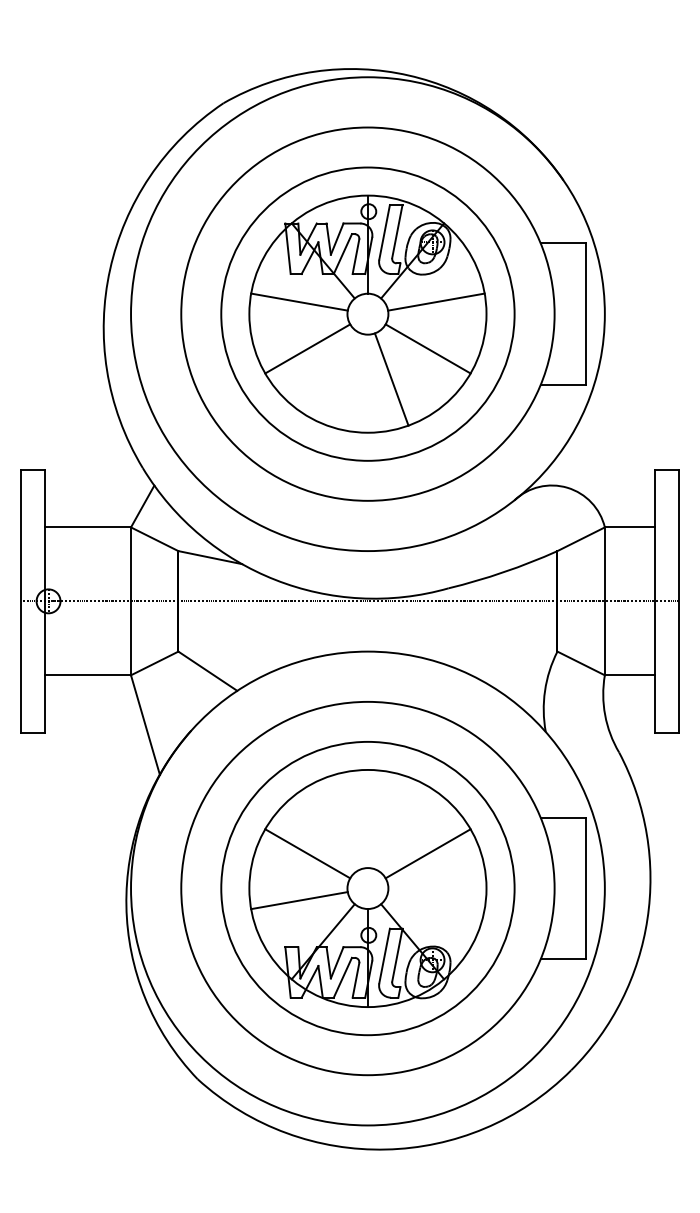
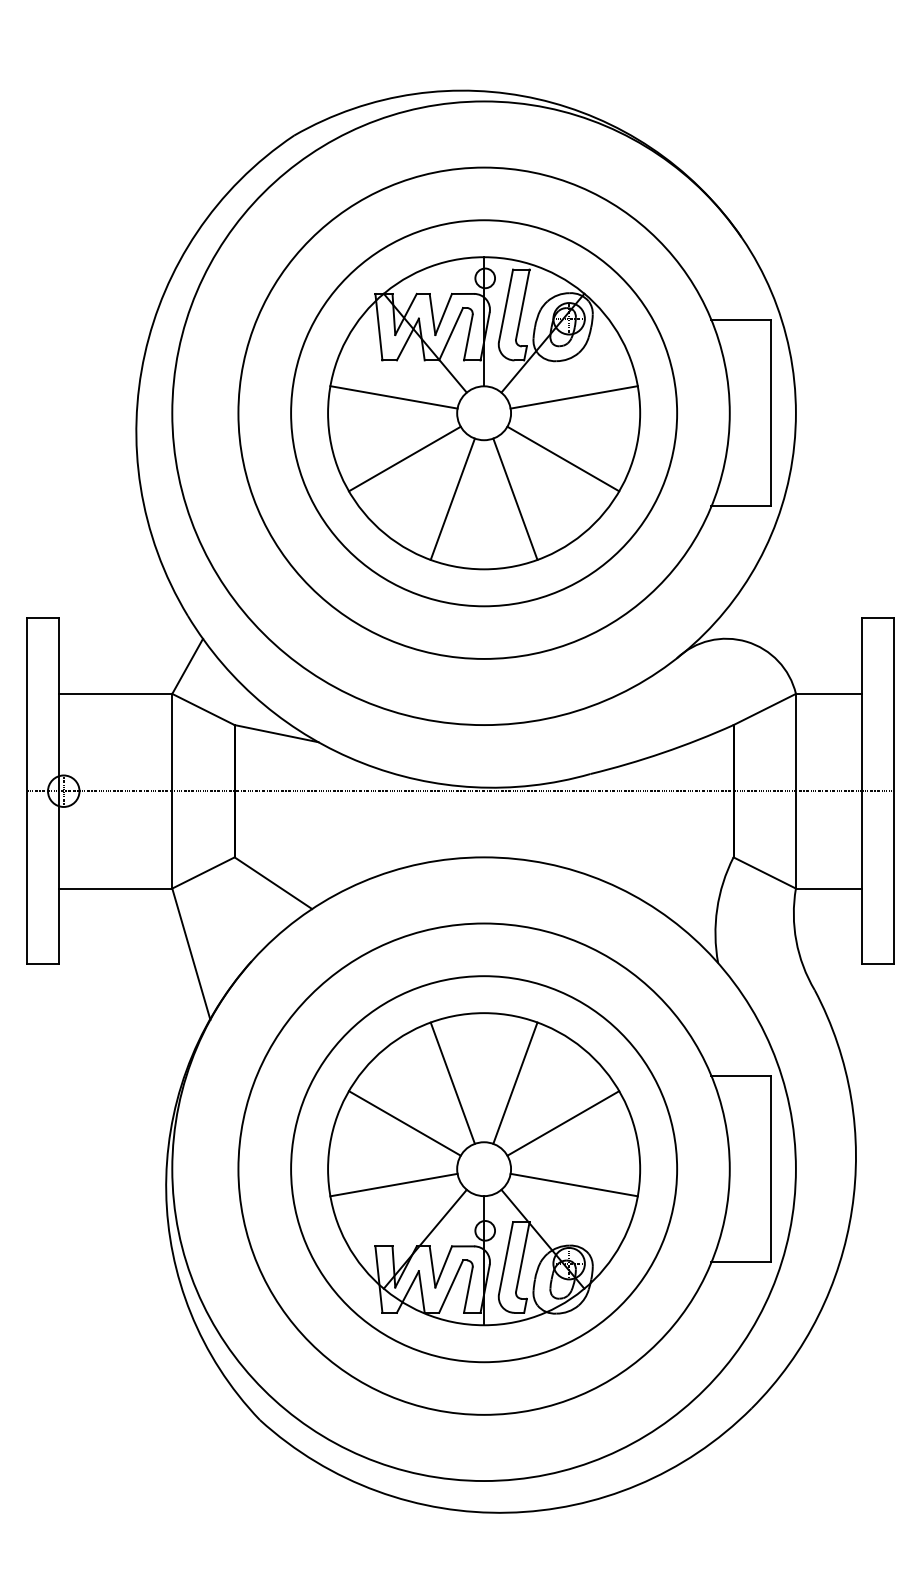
line: (343, 378) -> (452, 498), added
line: (343, 822) -> (452, 1082), added
line: (391, 822) -> (515, 1082), added
line: (435, 900) -> (573, 1184), added

